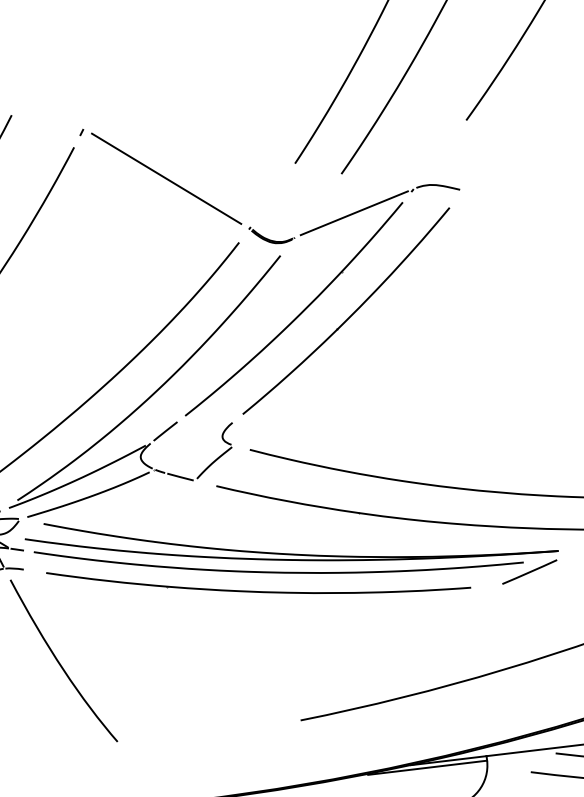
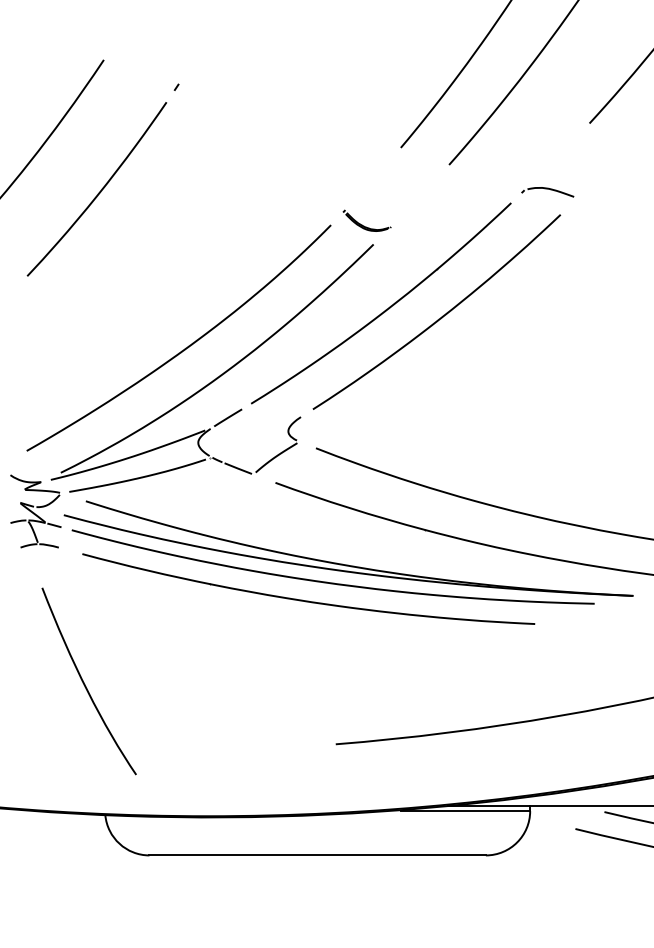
line: (166, 178) -> (261, 147), removed
line: (353, 213) -> (457, 208), removed
line: (529, 571) -> (599, 614), removed
curve: (59, 662) -> (84, 682), moved

